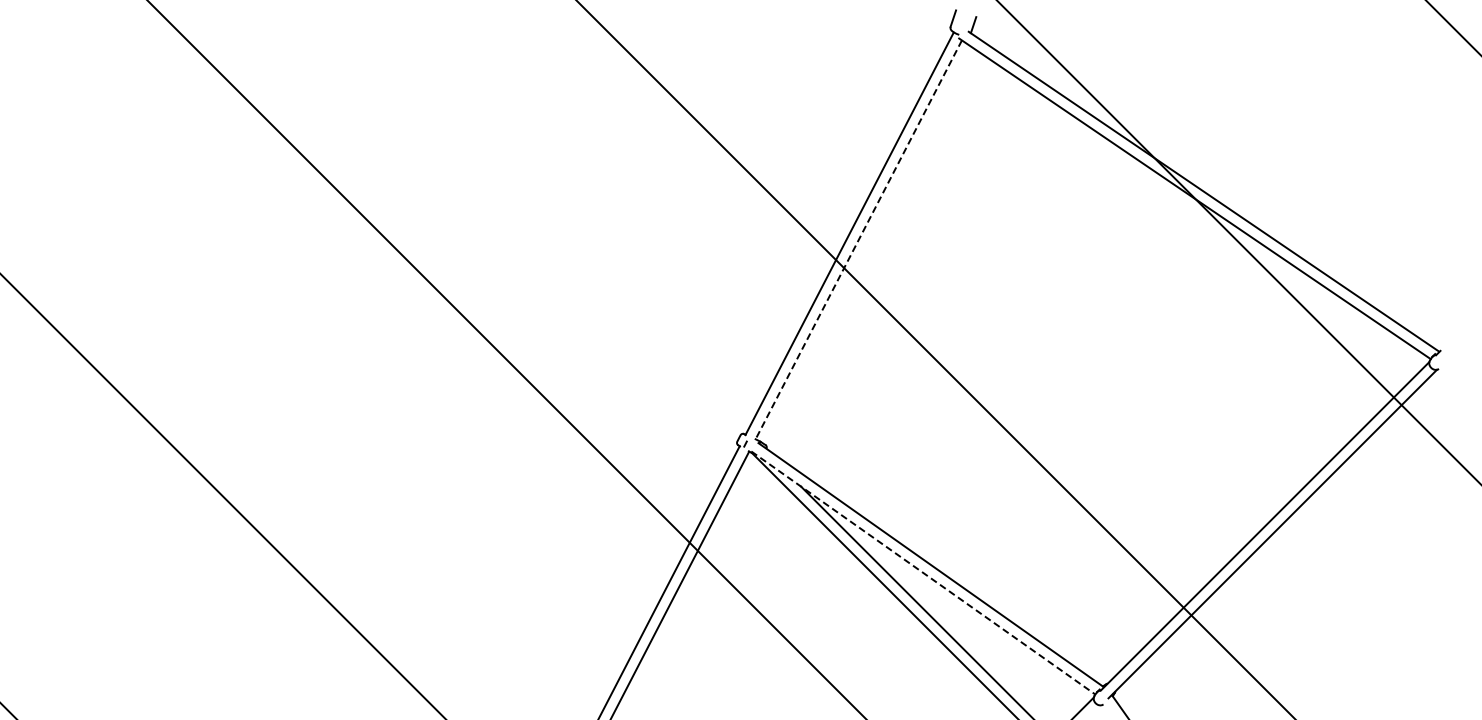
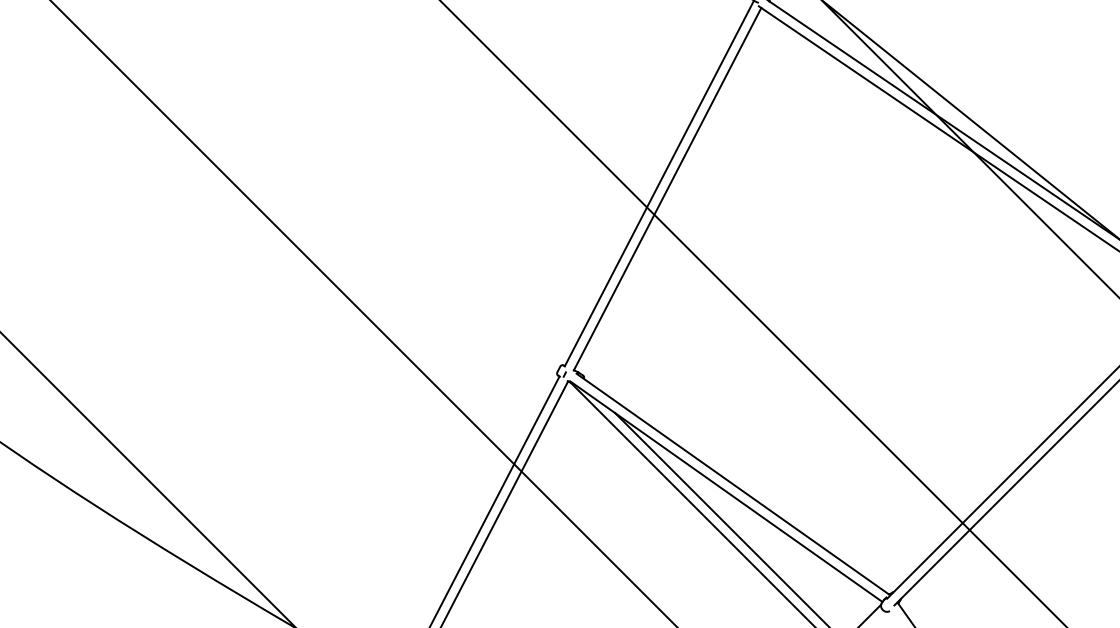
line: (858, 240) -> (667, 189), dashed -> solid
line: (923, 572) -> (726, 491), dashed -> solid

